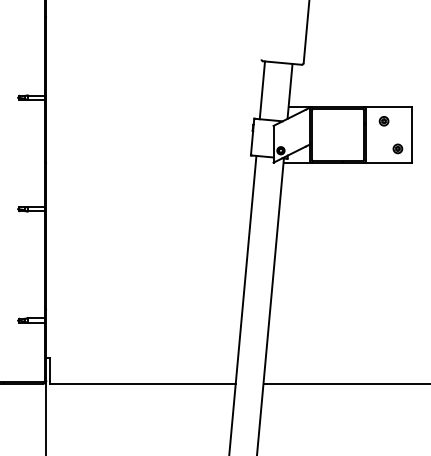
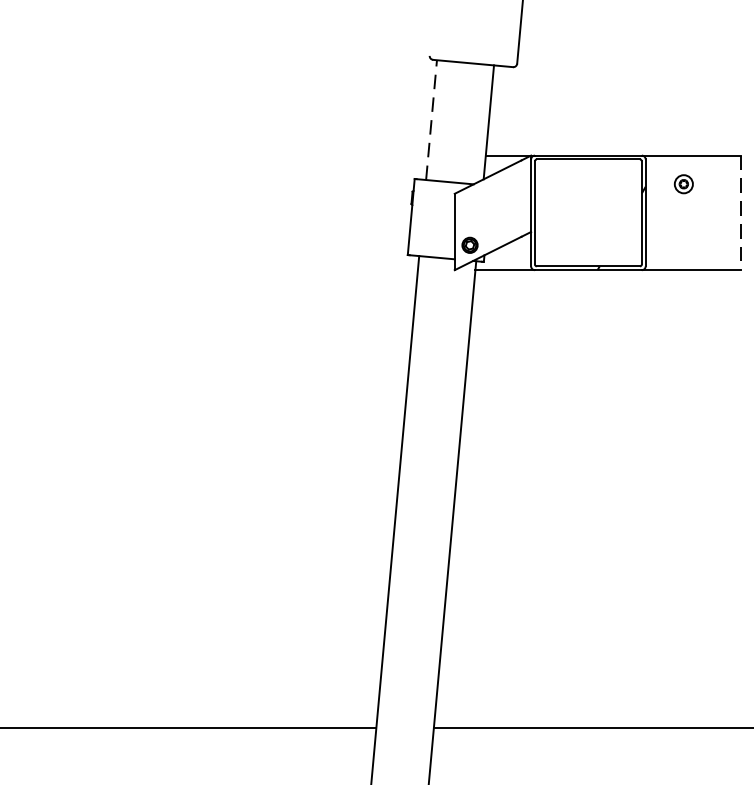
line: (262, 89) -> (431, 118), solid -> dashed
line: (411, 135) -> (740, 213), solid -> dashed
part: (397, 148) -> (711, 240), removed

